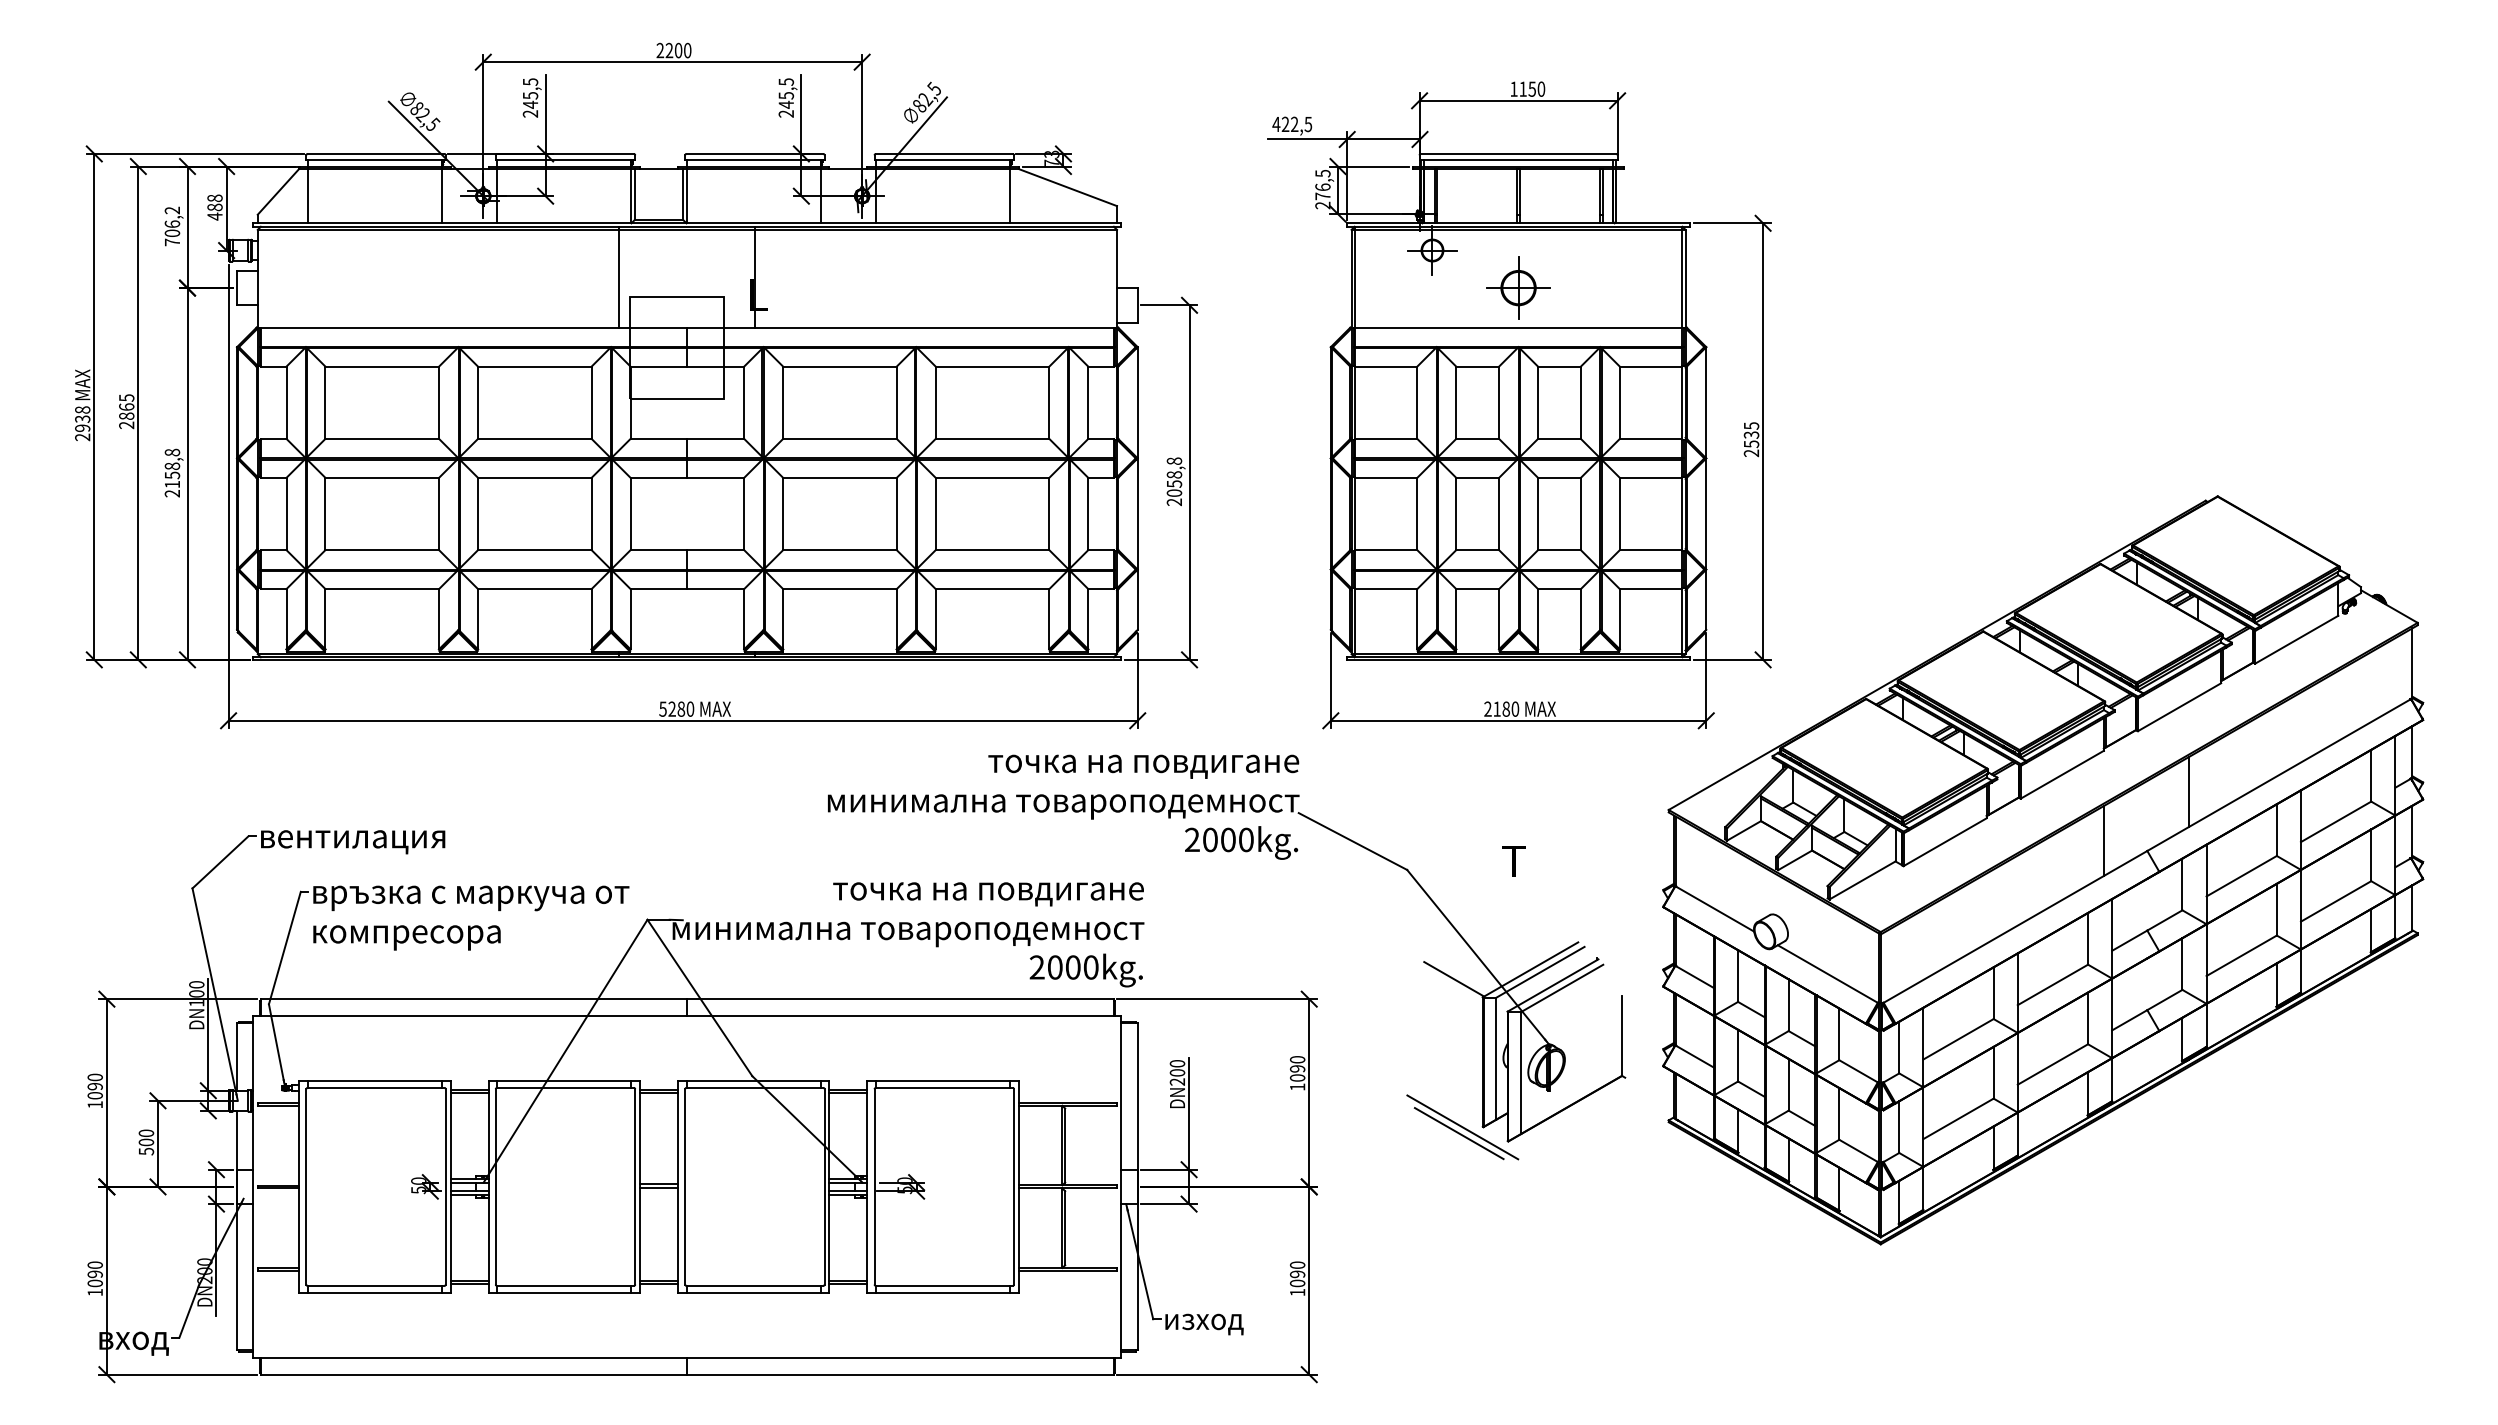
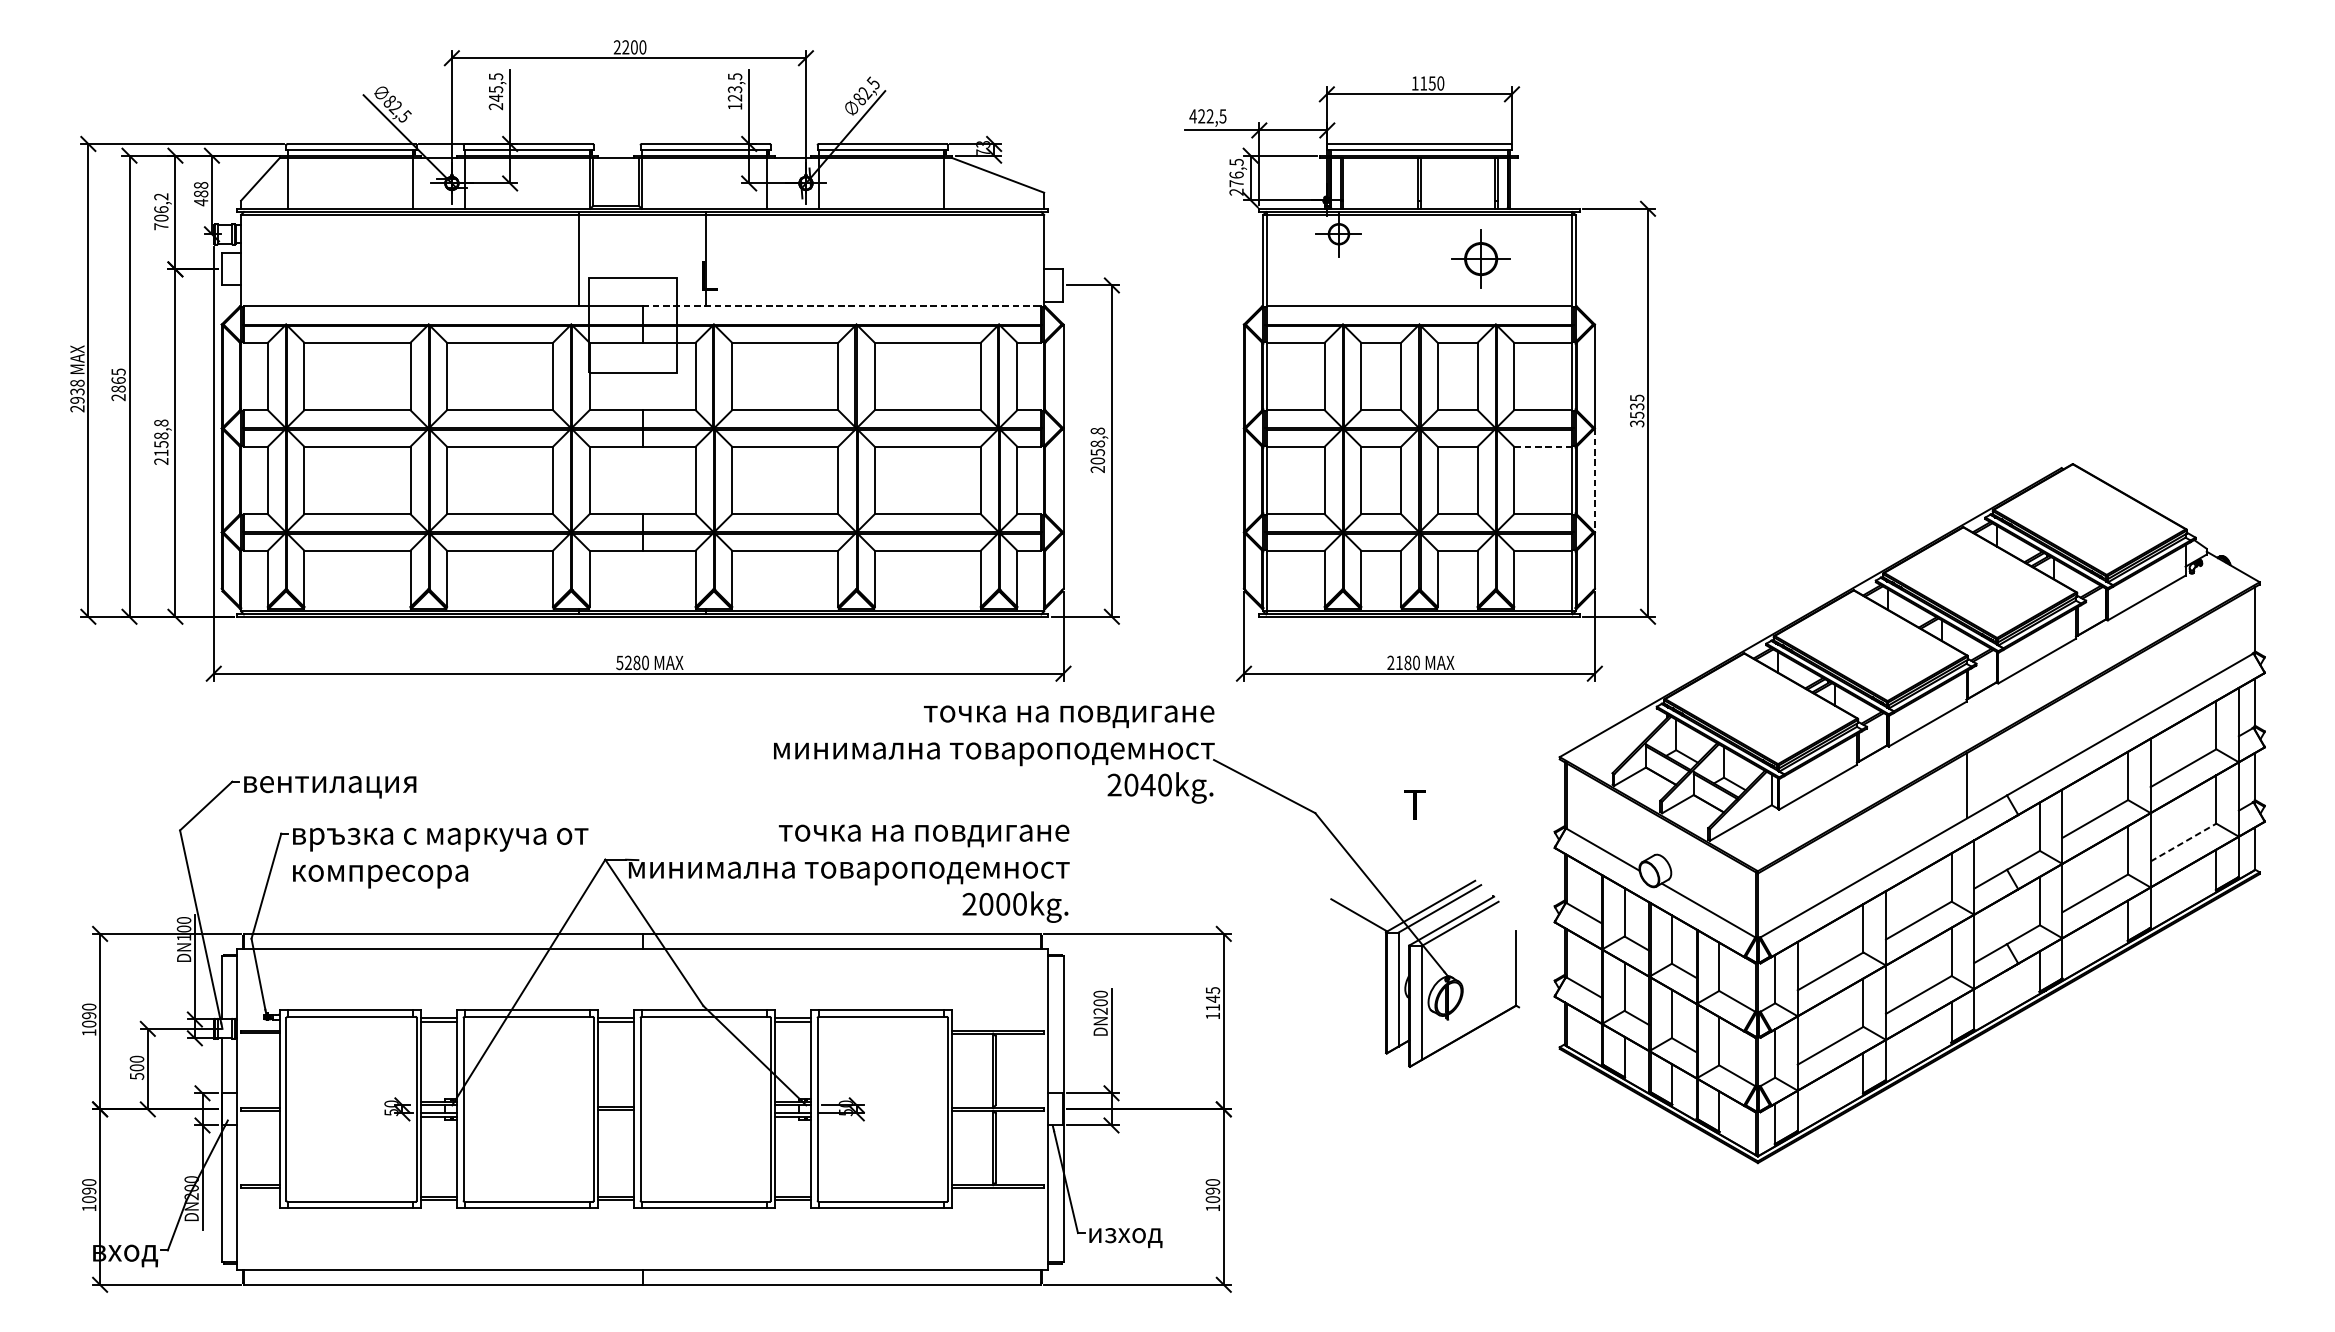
text: (785, 104) -> (734, 97), 245,5 -> 123,5
part: (1518, 287) -> (1481, 258), moved
line: (900, 327) -> (841, 306), solid -> dashed
text: (1751, 453) -> (1637, 423), 2535 -> 3535
line: (1650, 477) -> (1542, 446), solid -> dashed
line: (1706, 514) -> (1595, 480), solid -> dashed
line: (2188, 792) -> (2045, 740), removed
text: (1228, 839) -> (1148, 784), 2000kg. -> 2040kg.
line: (2336, 901) -> (2183, 842), solid -> dashed
text: (1297, 1068) -> (1212, 998), 1090 -> 1145
part: (1462, 1127) -> (1367, 1053), removed

